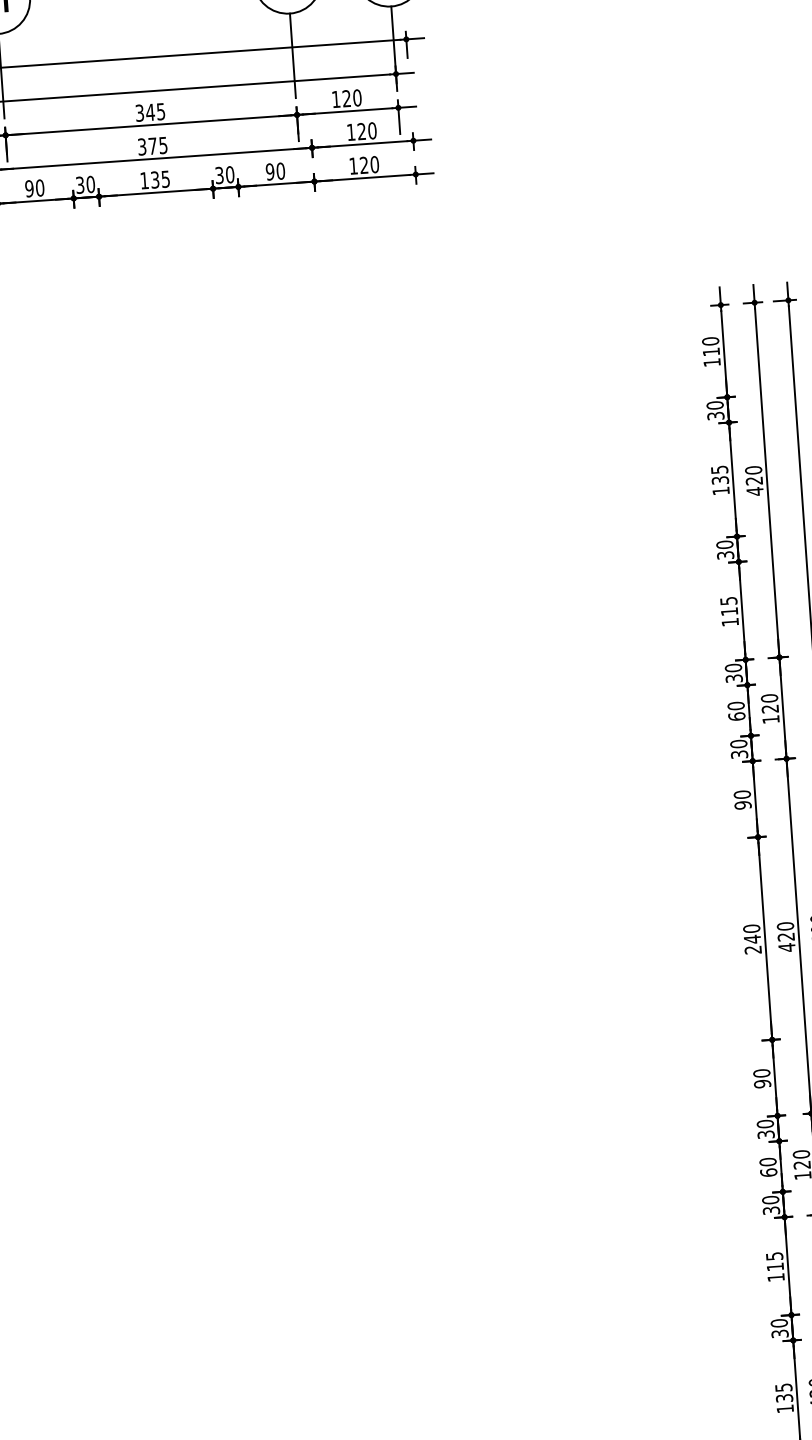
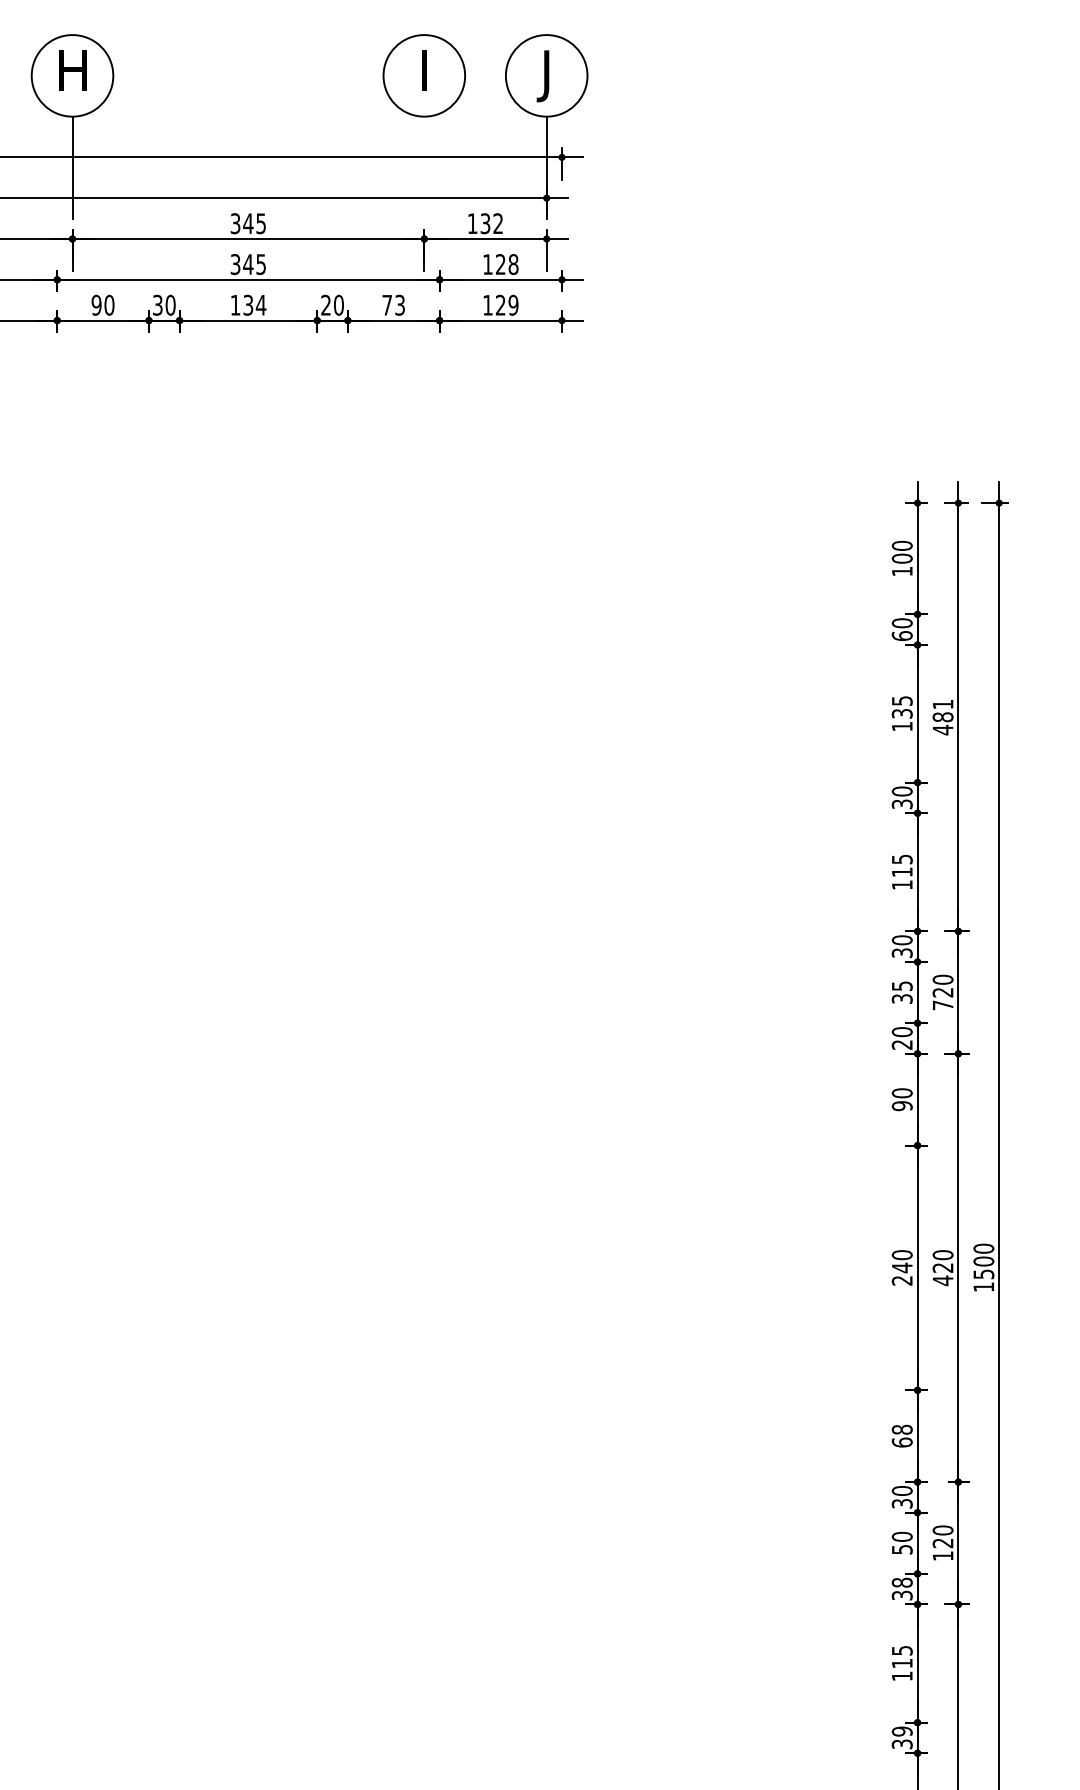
line: (293, 55) -> (424, 167), removed
text: (351, 98) -> (491, 223), 120 -> 132
text: (372, 130) -> (513, 264), 120 -> 128
text: (152, 146) -> (248, 264), 375 -> 345
text: (374, 164) -> (513, 305), 120 -> 129
text: (275, 170) -> (393, 304), 90 -> 73
text: (219, 175) -> (325, 305), 30 -> 20
text: (165, 179) -> (260, 305), 135 -> 134
text: (710, 351) -> (901, 558), 110 -> 100
text: (715, 415) -> (901, 635), 30 -> 60
text: (753, 475) -> (942, 710), 420 -> 481
text: (735, 711) -> (901, 992), 60 -> 35
text: (771, 719) -> (943, 1005), 120 -> 720
text: (739, 754) -> (902, 1044), 30 -> 20
text: (761, 1078) -> (901, 1435), 90 -> 68
text: (768, 1172) -> (901, 1549), 60 -> 50
text: (770, 1199) -> (902, 1582), 30 -> 38
text: (779, 1323) -> (902, 1731), 30 -> 39

